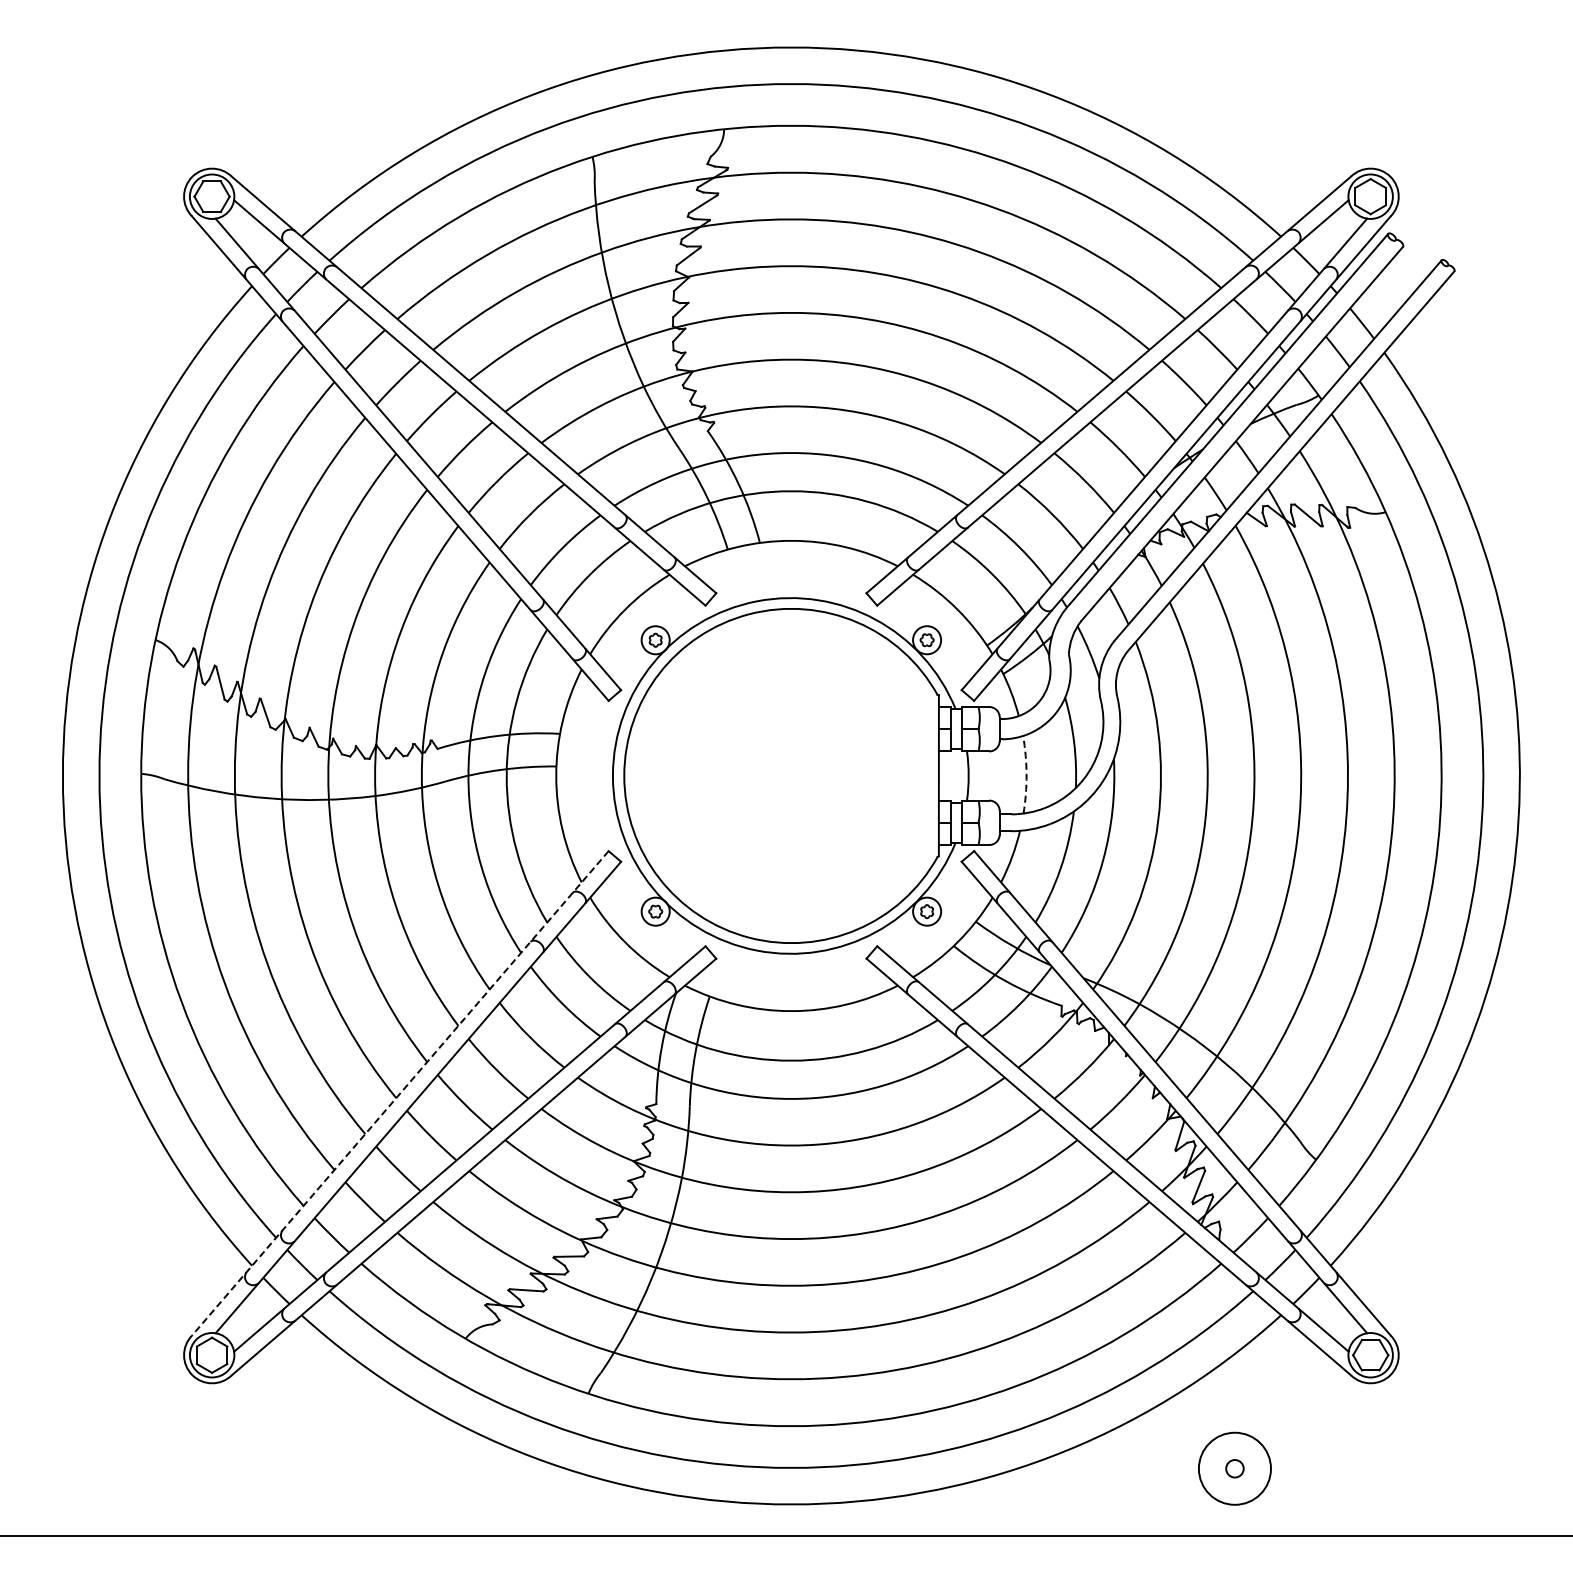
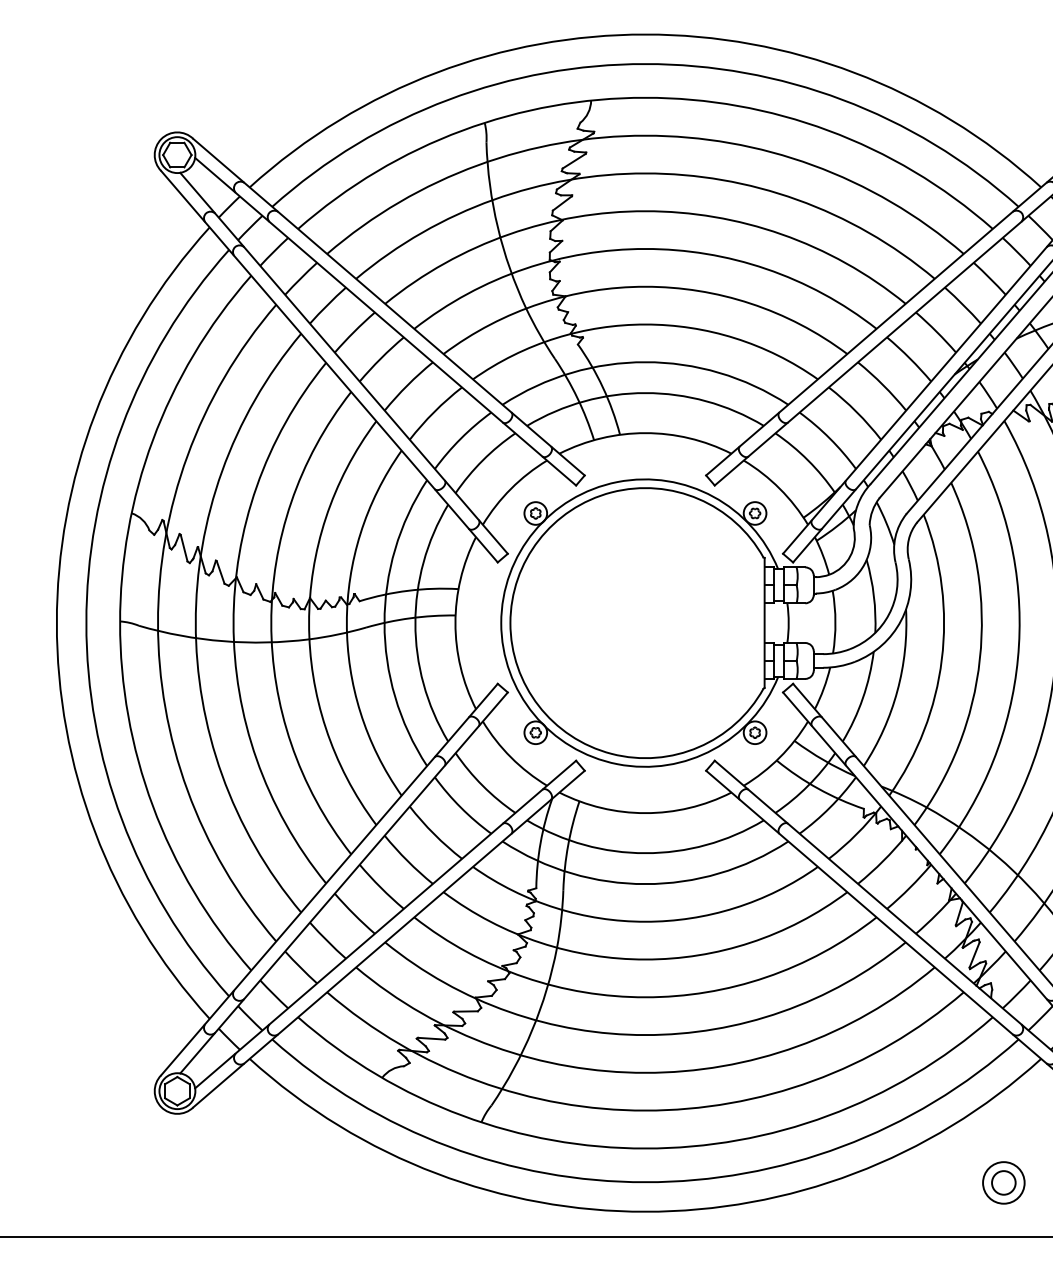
arc: (1026, 774) -> (835, 621), dashed -> solid
line: (400, 1093) -> (329, 879), dashed -> solid
circle: (1234, 1468) -> (1003, 1182), size x0.71
circle: (1234, 1468) -> (1003, 1182), size x1.67

